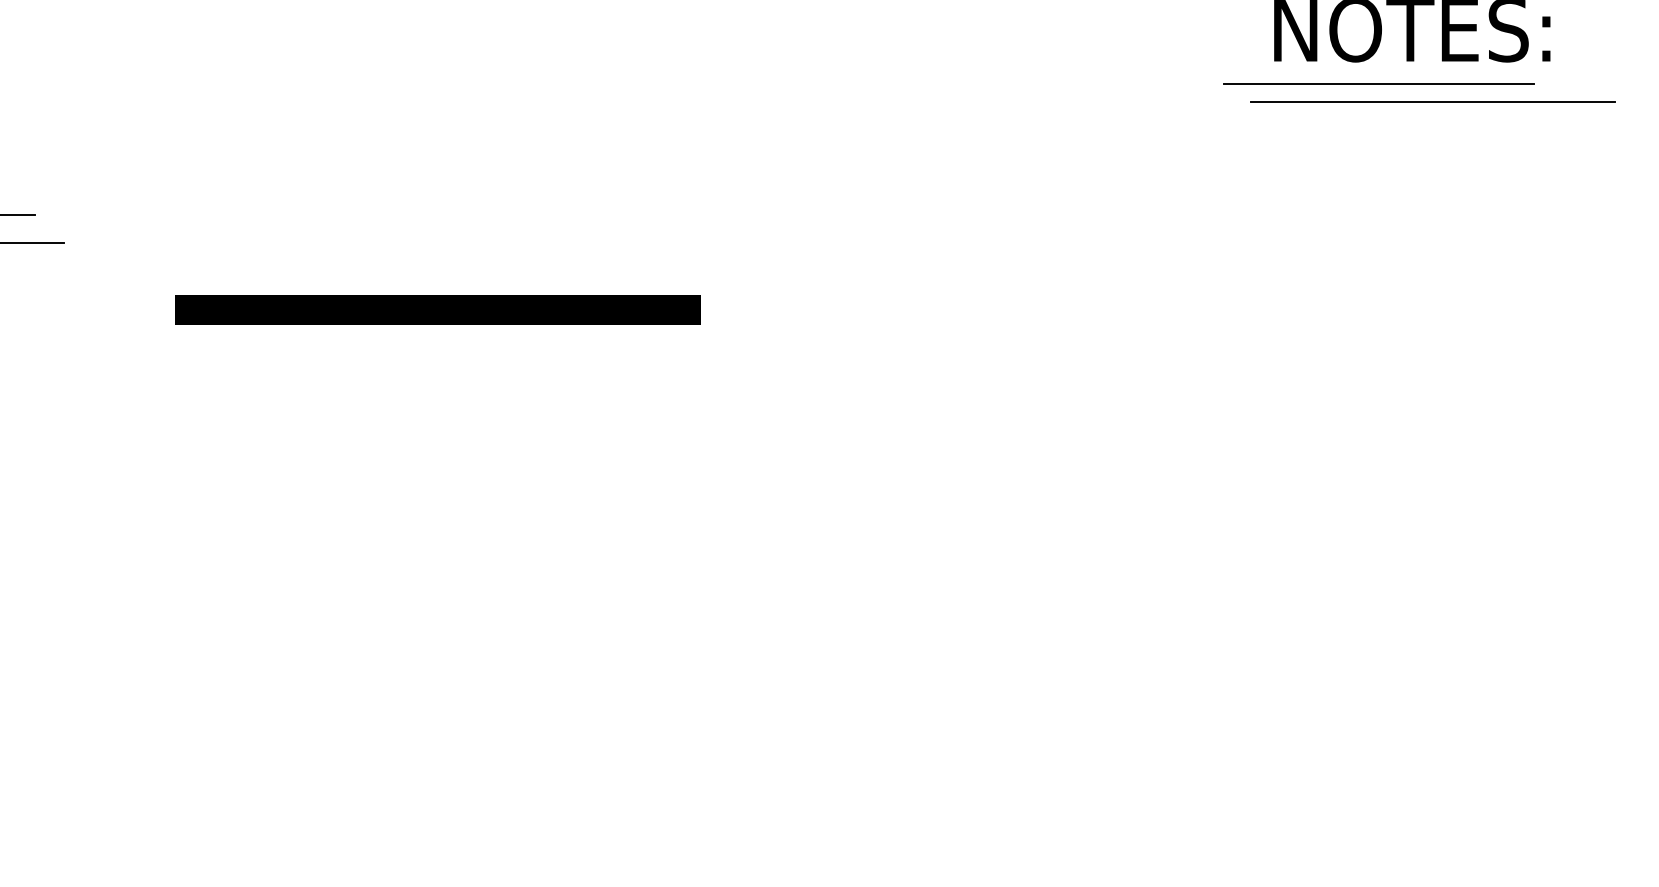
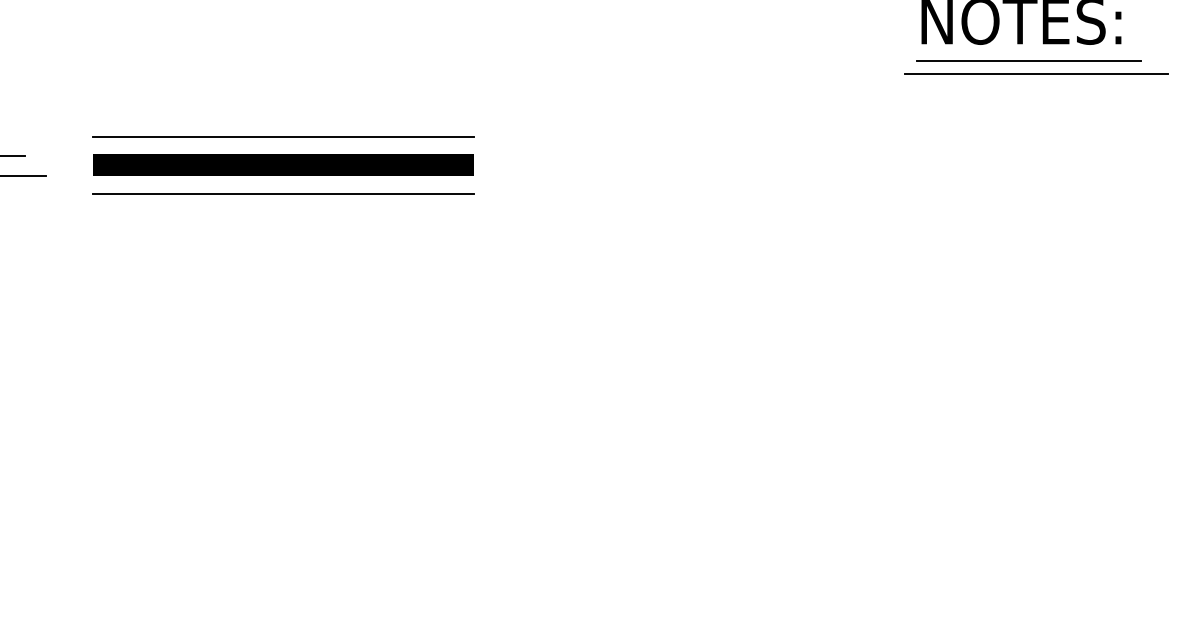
line: (1378, 83) -> (1028, 60), moved
line: (391, 189) -> (283, 136), added
line: (391, 268) -> (283, 193), added
line: (437, 309) -> (283, 165), moved

